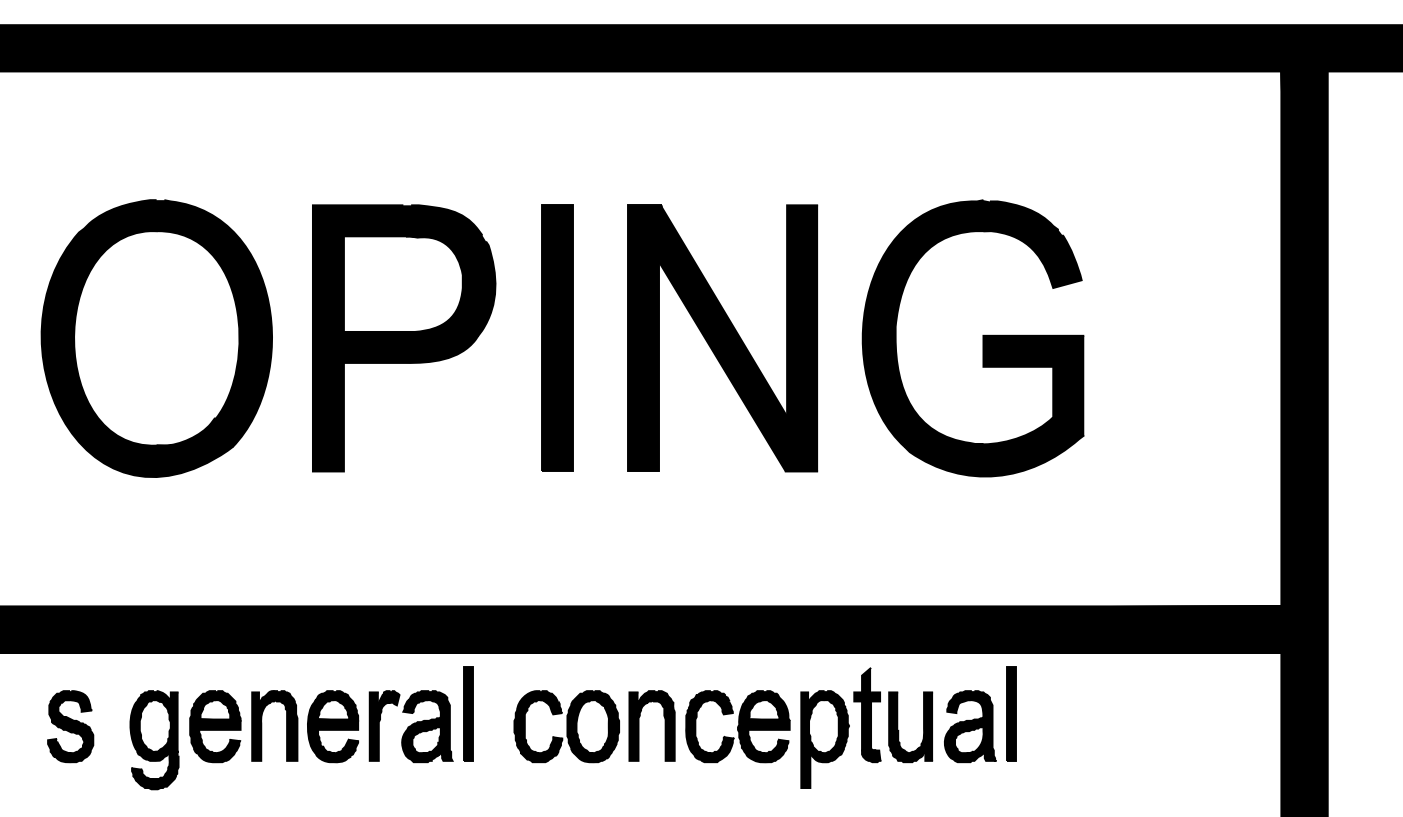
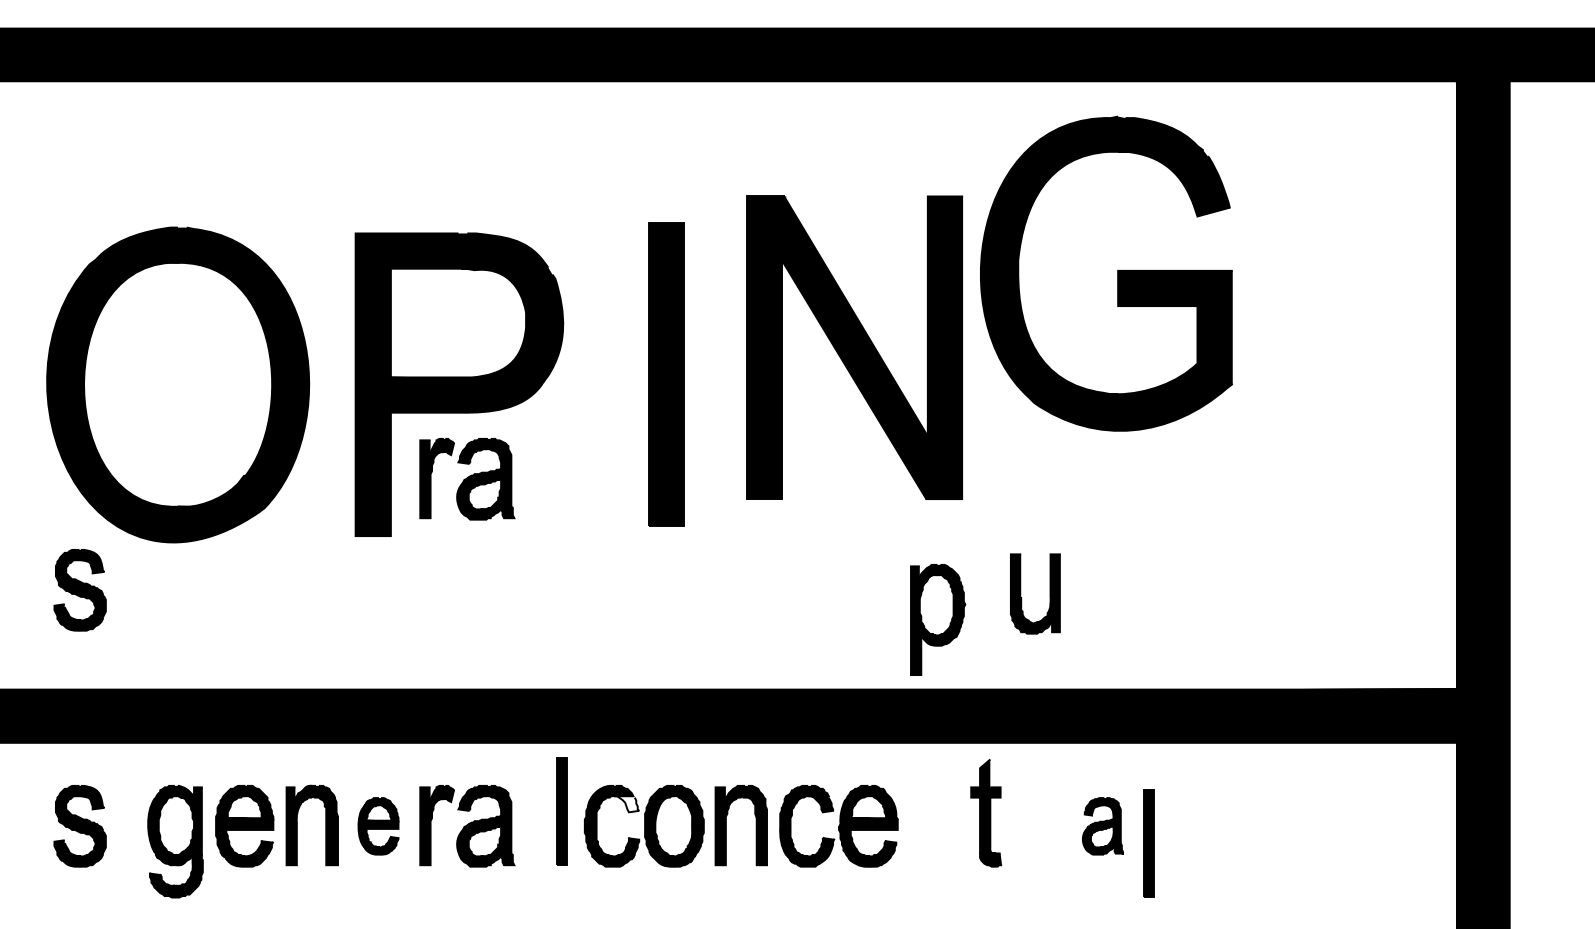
part: (557, 338) -> (666, 374), moved
part: (722, 338) -> (854, 347), moved
part: (982, 338) -> (1117, 273), moved
part: (411, 421) -> (467, 479), added
part: (70, 519) -> (79, 590), added
fill: (551, 707) -> (626, 804), removed
part: (468, 713) -> (561, 811), moved
part: (1011, 713) -> (1148, 843), moved
part: (333, 726) -> (378, 826), size x0.7
part: (969, 726) -> (1102, 826), size x0.7
part: (899, 730) -> (1022, 597), moved
part: (825, 739) -> (938, 619), moved

